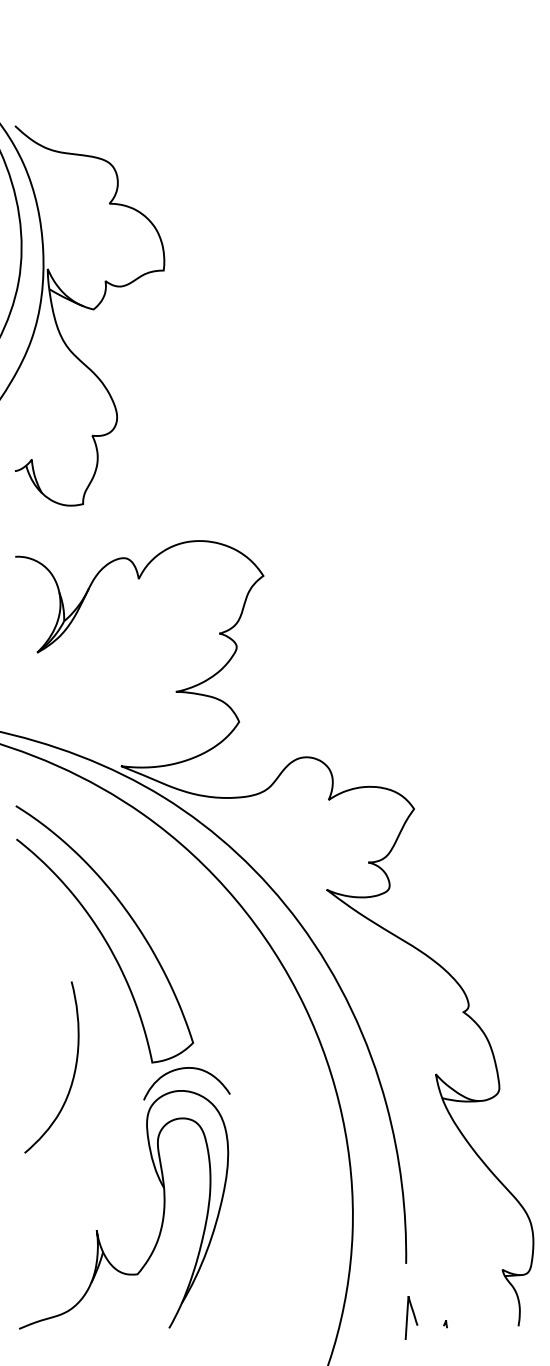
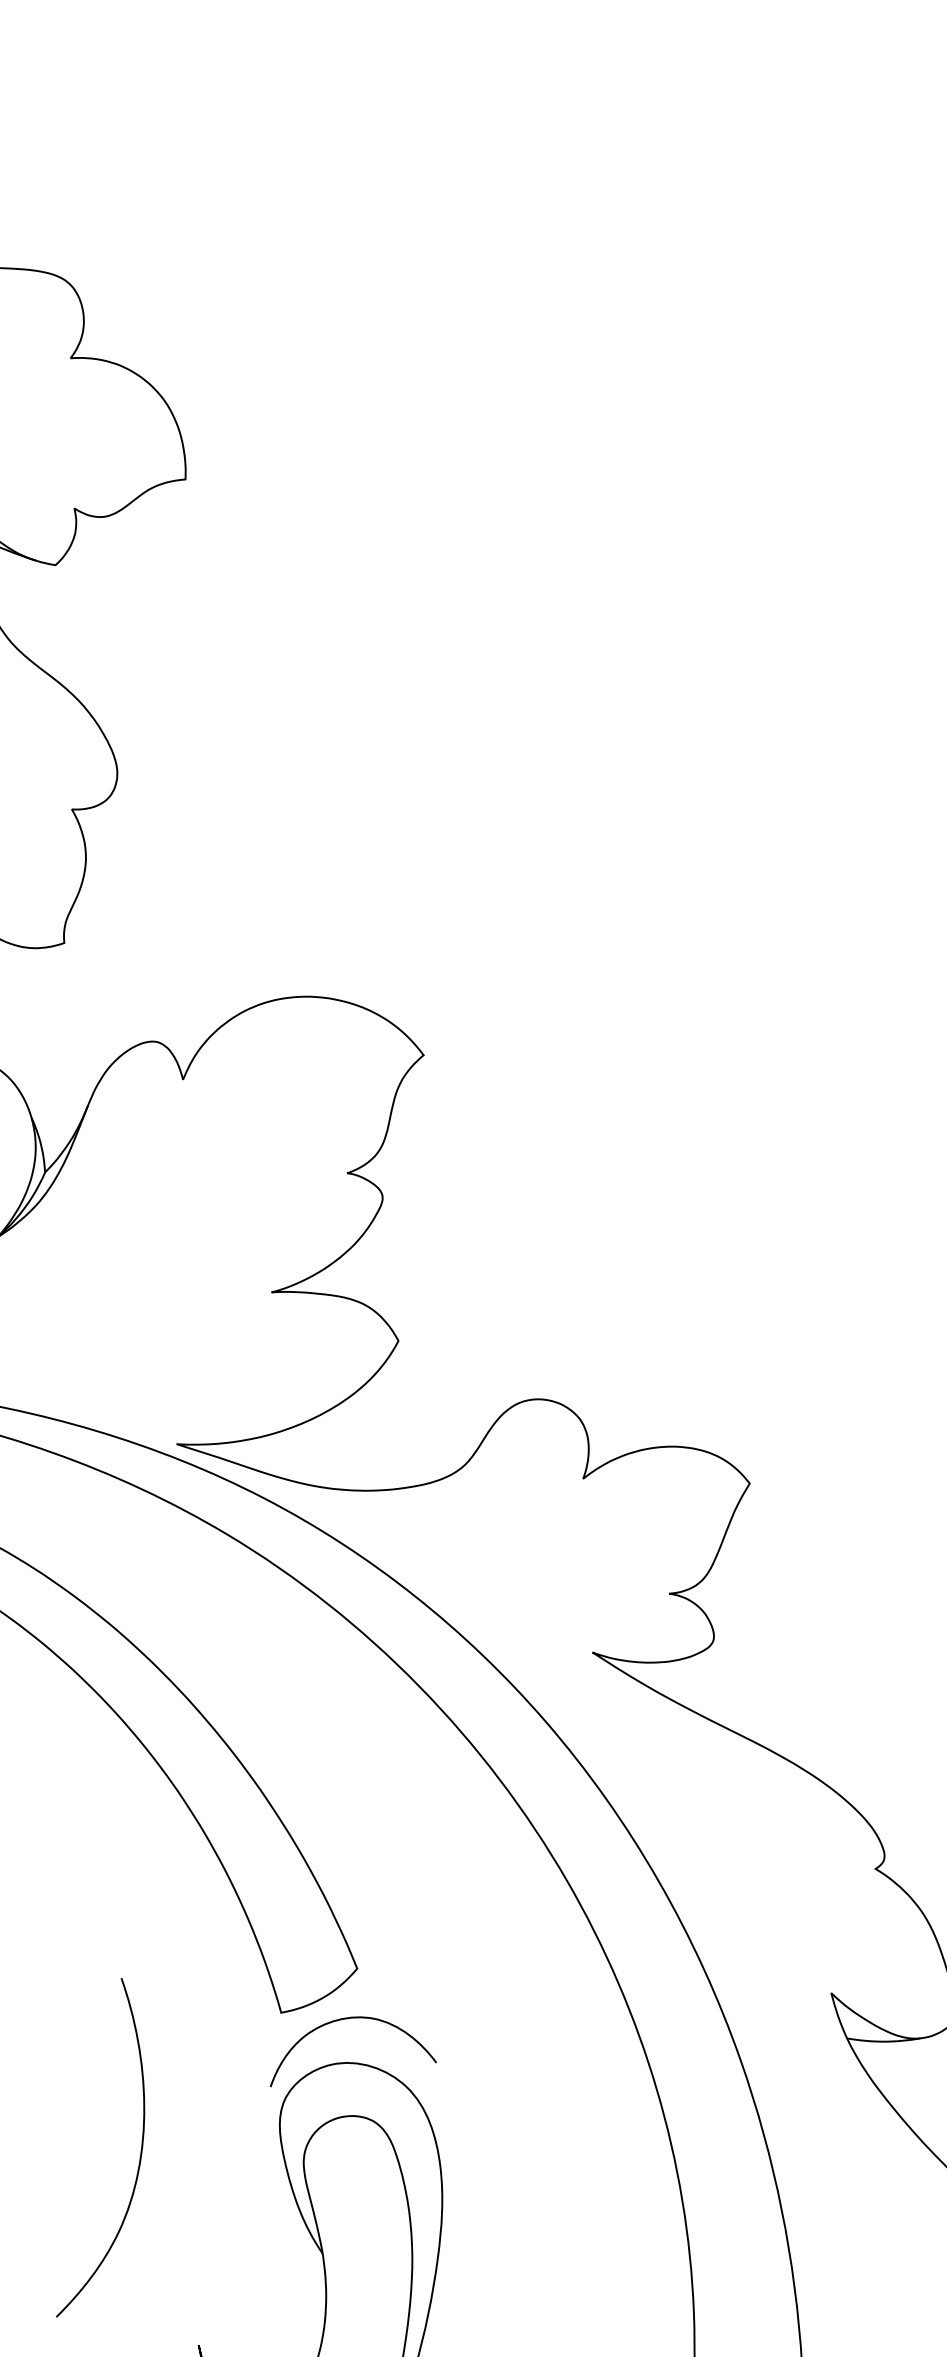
curve: (73, 1072) -> (138, 2153), moved

